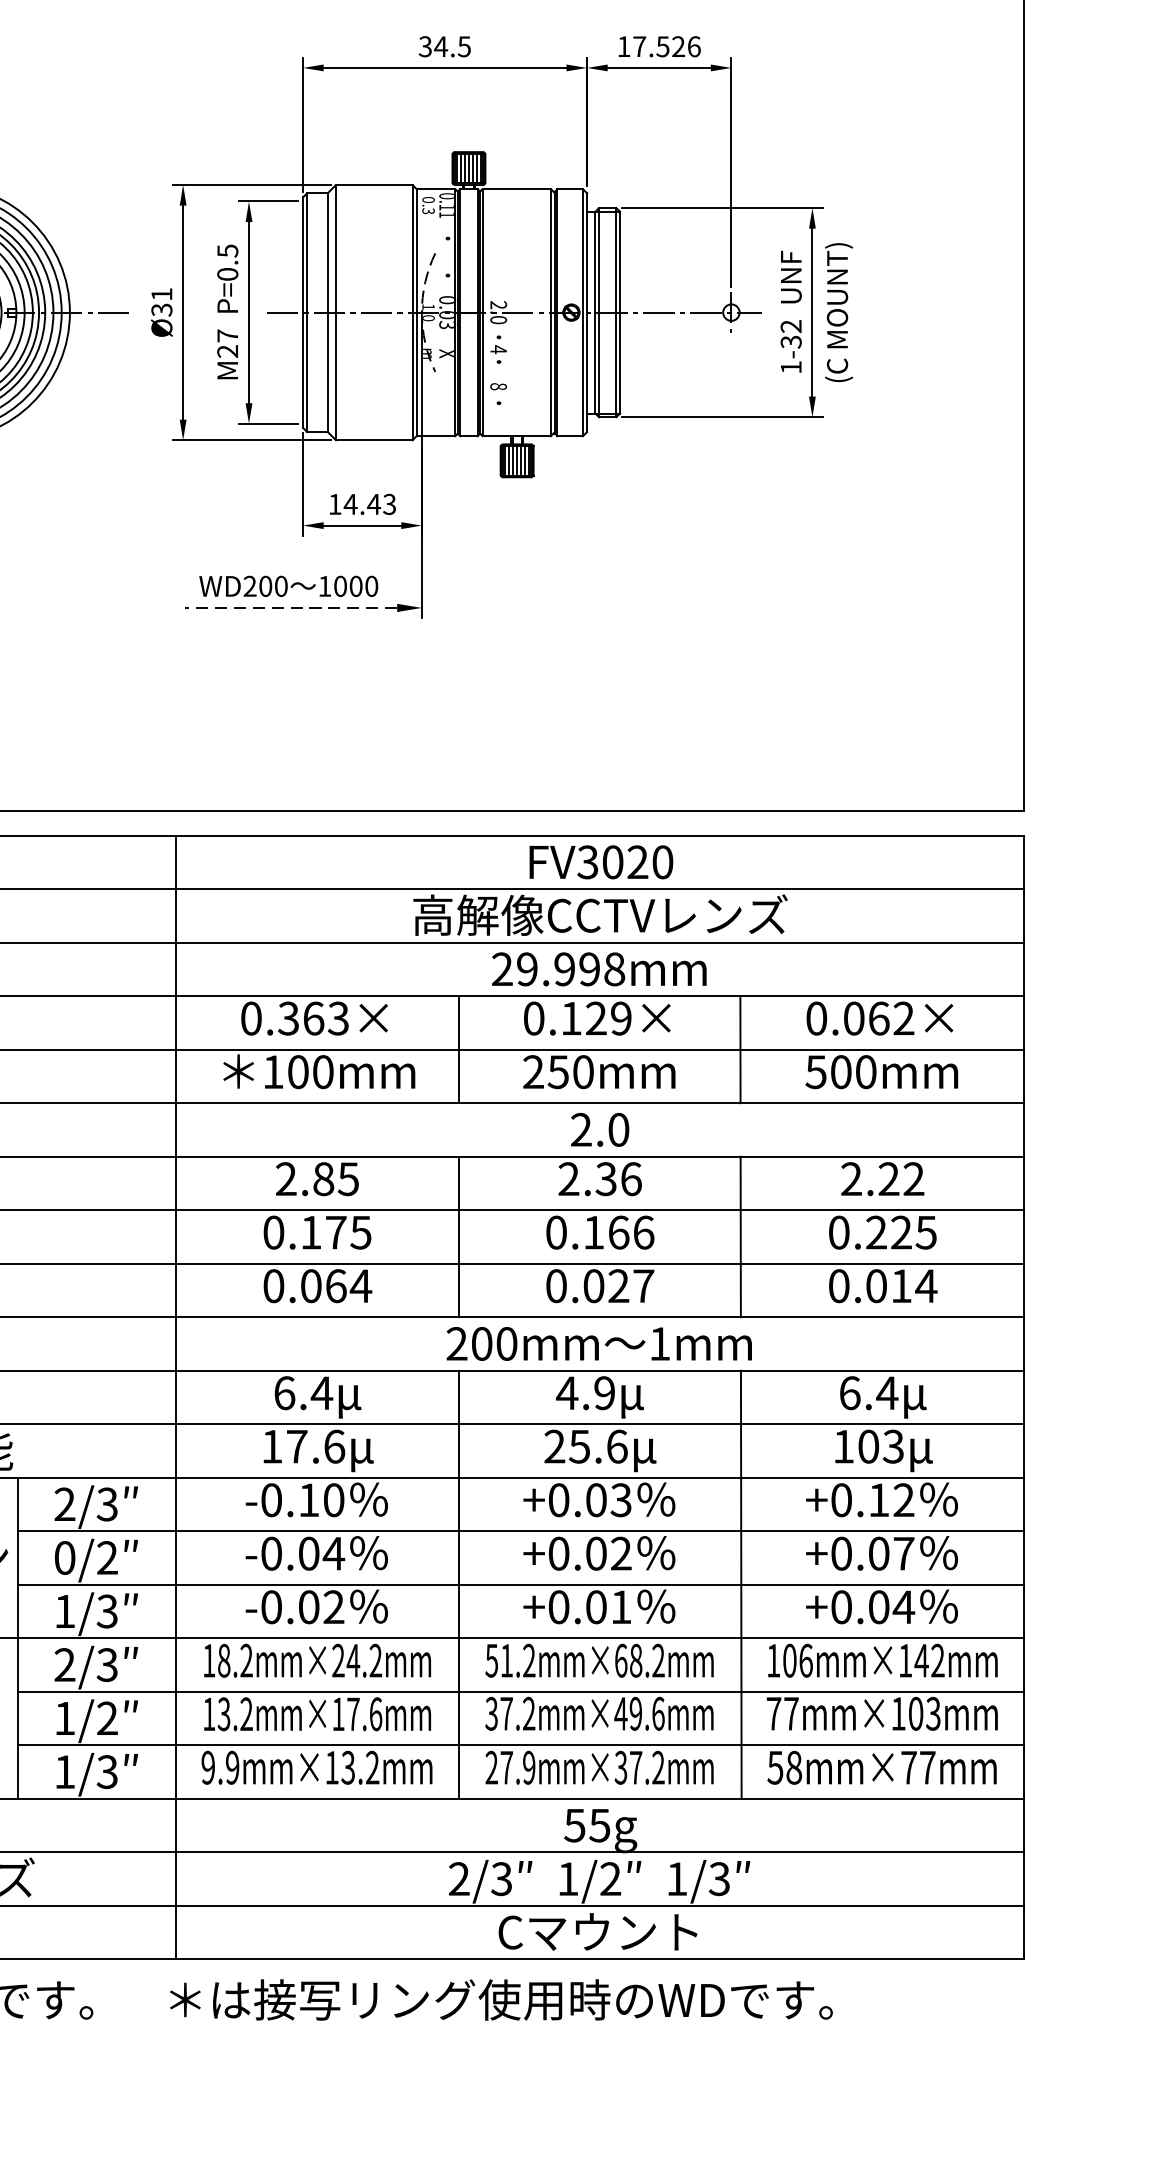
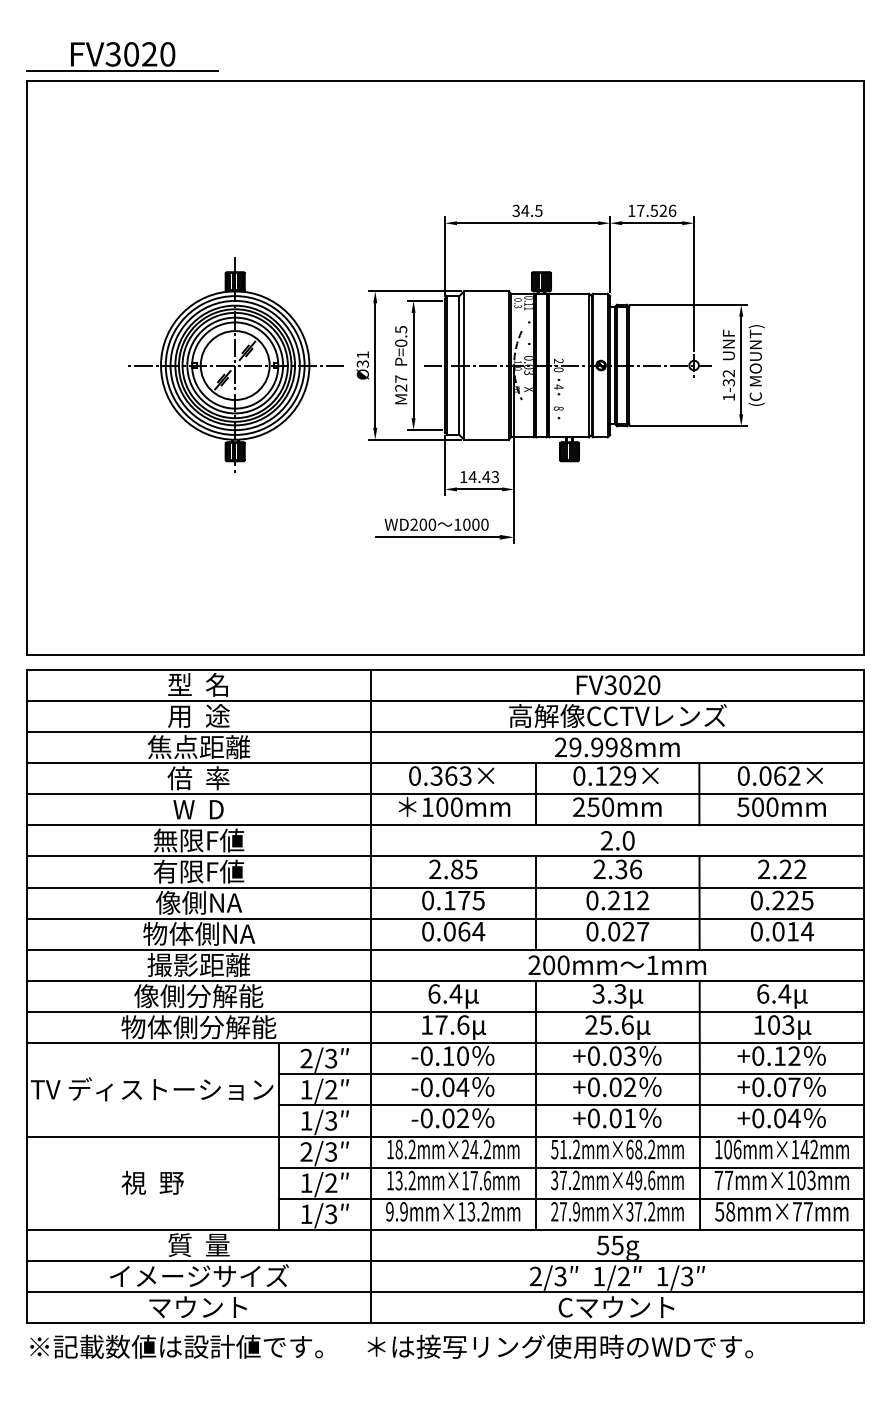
line: (291, 608) -> (438, 537), dashed -> solid
text: (618, 1232) -> (628, 900), 0.166 -> 0.212
text: (585, 1392) -> (609, 993), 4.9 -> 3.3
text: (64, 1557) -> (306, 1089), 0/2 -> 1/2

